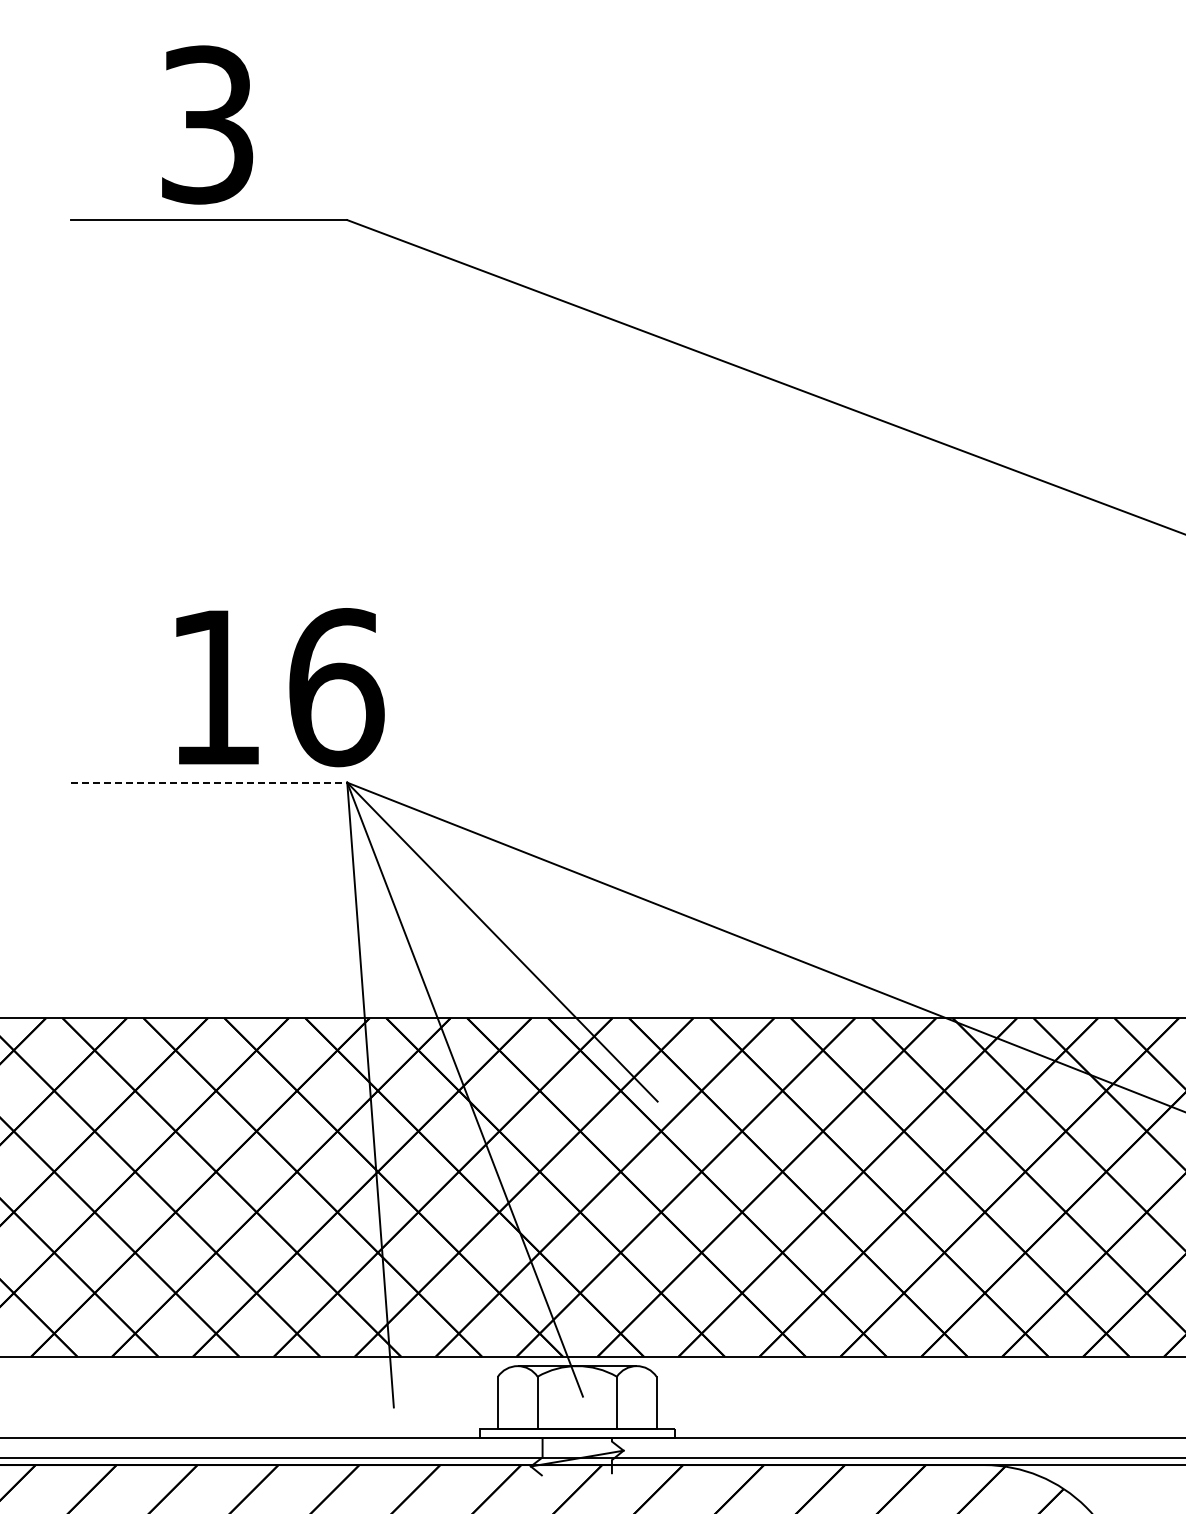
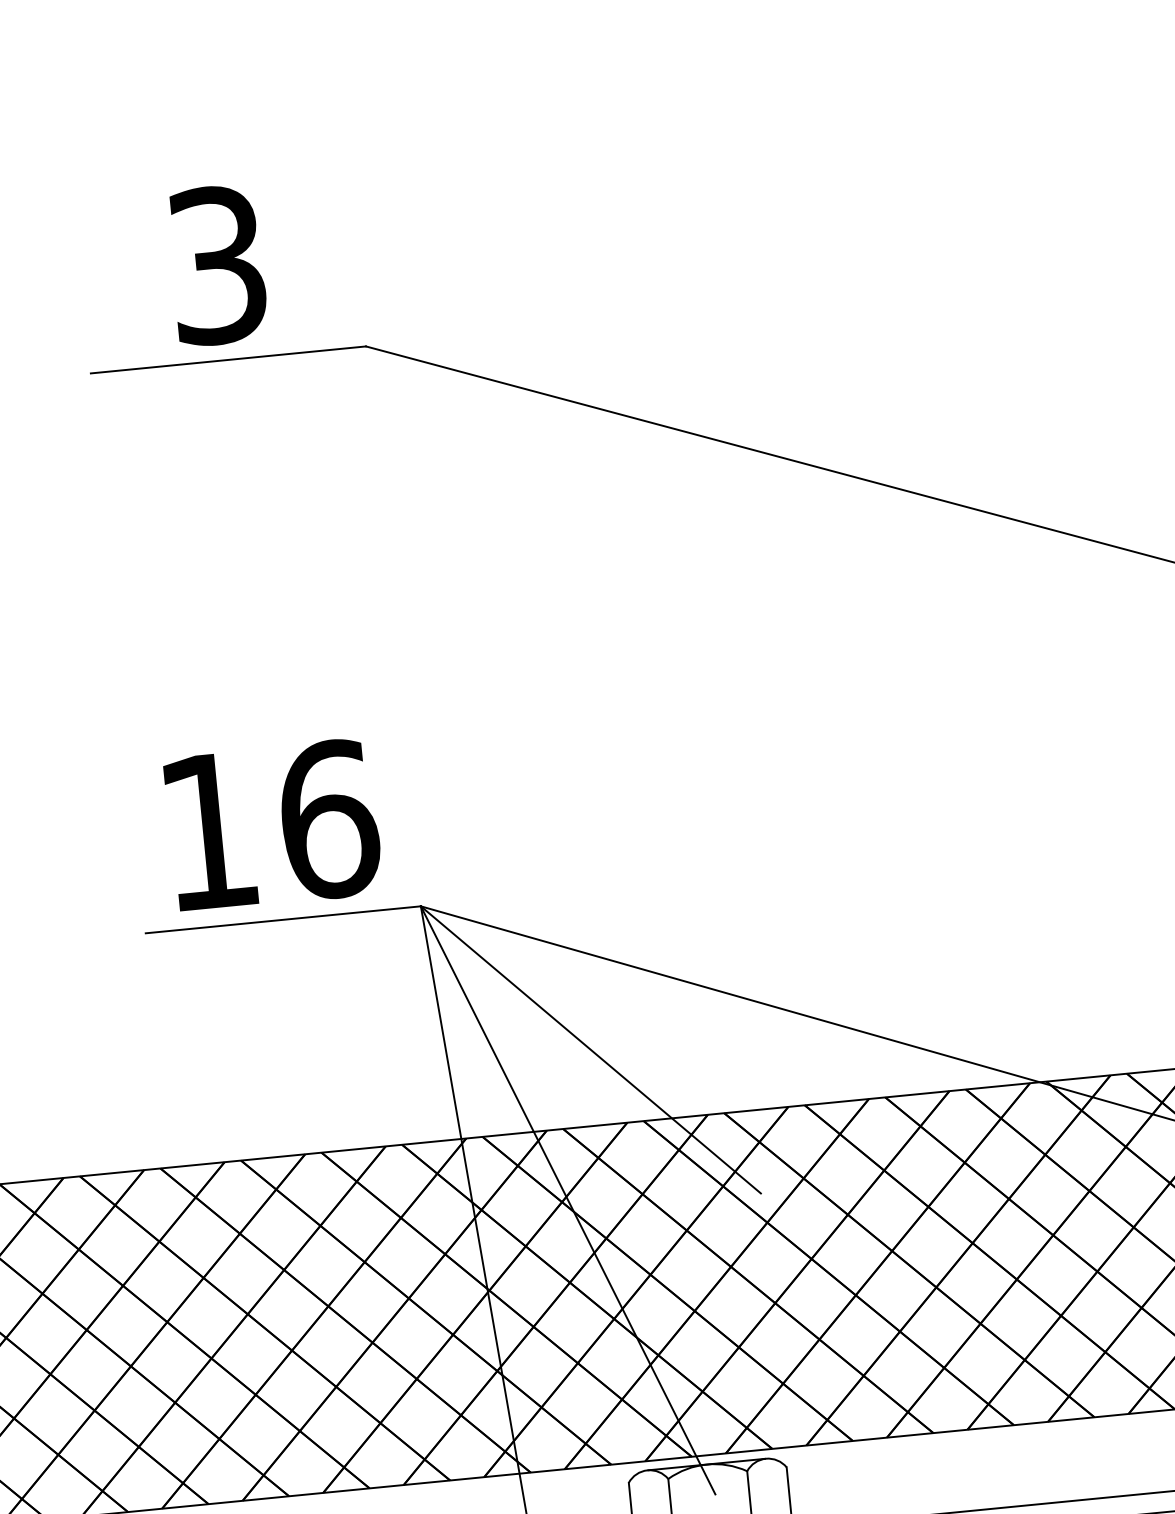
text: (280, 687) -> (273, 825), moved
line: (209, 782) -> (283, 919), dashed -> solid

